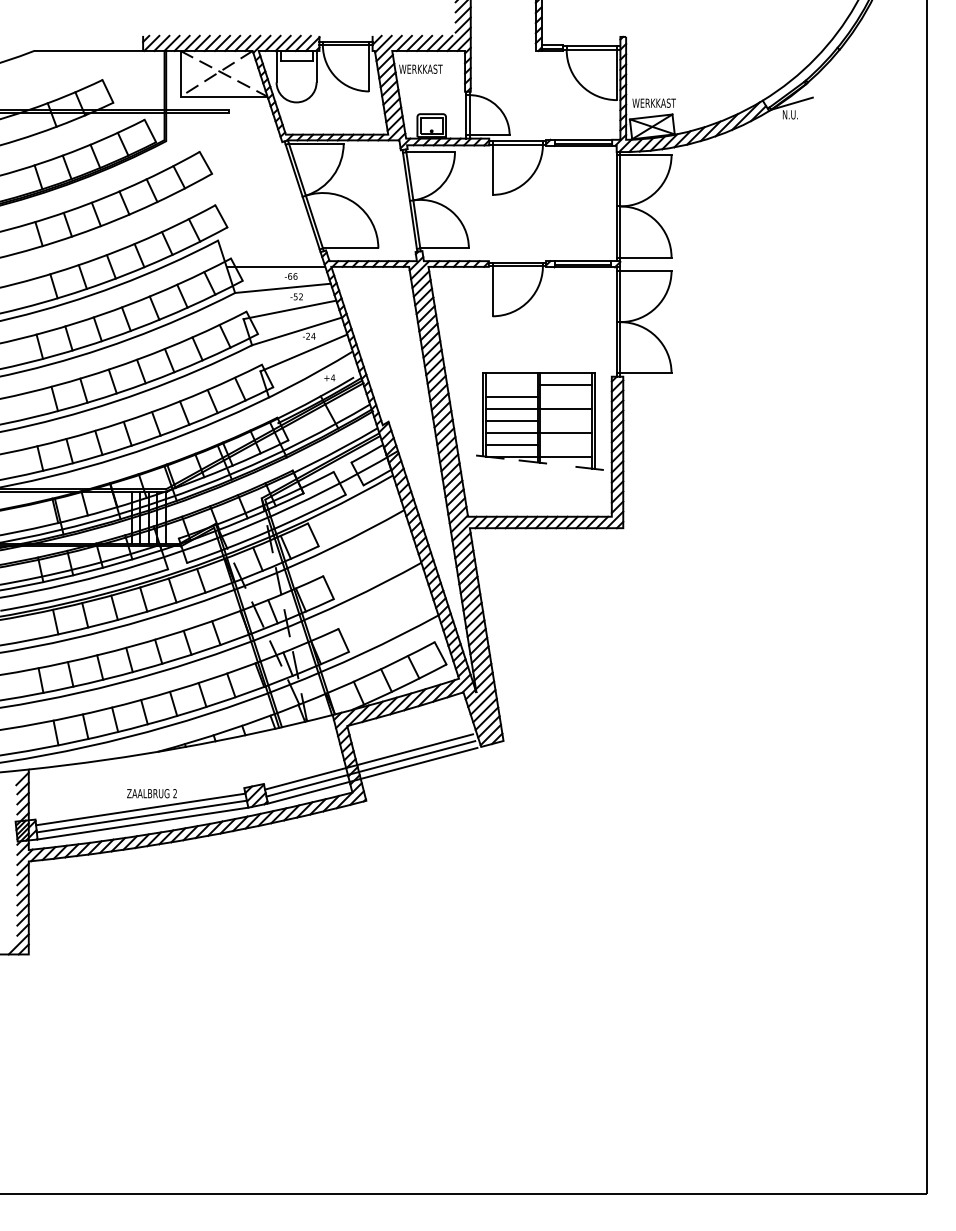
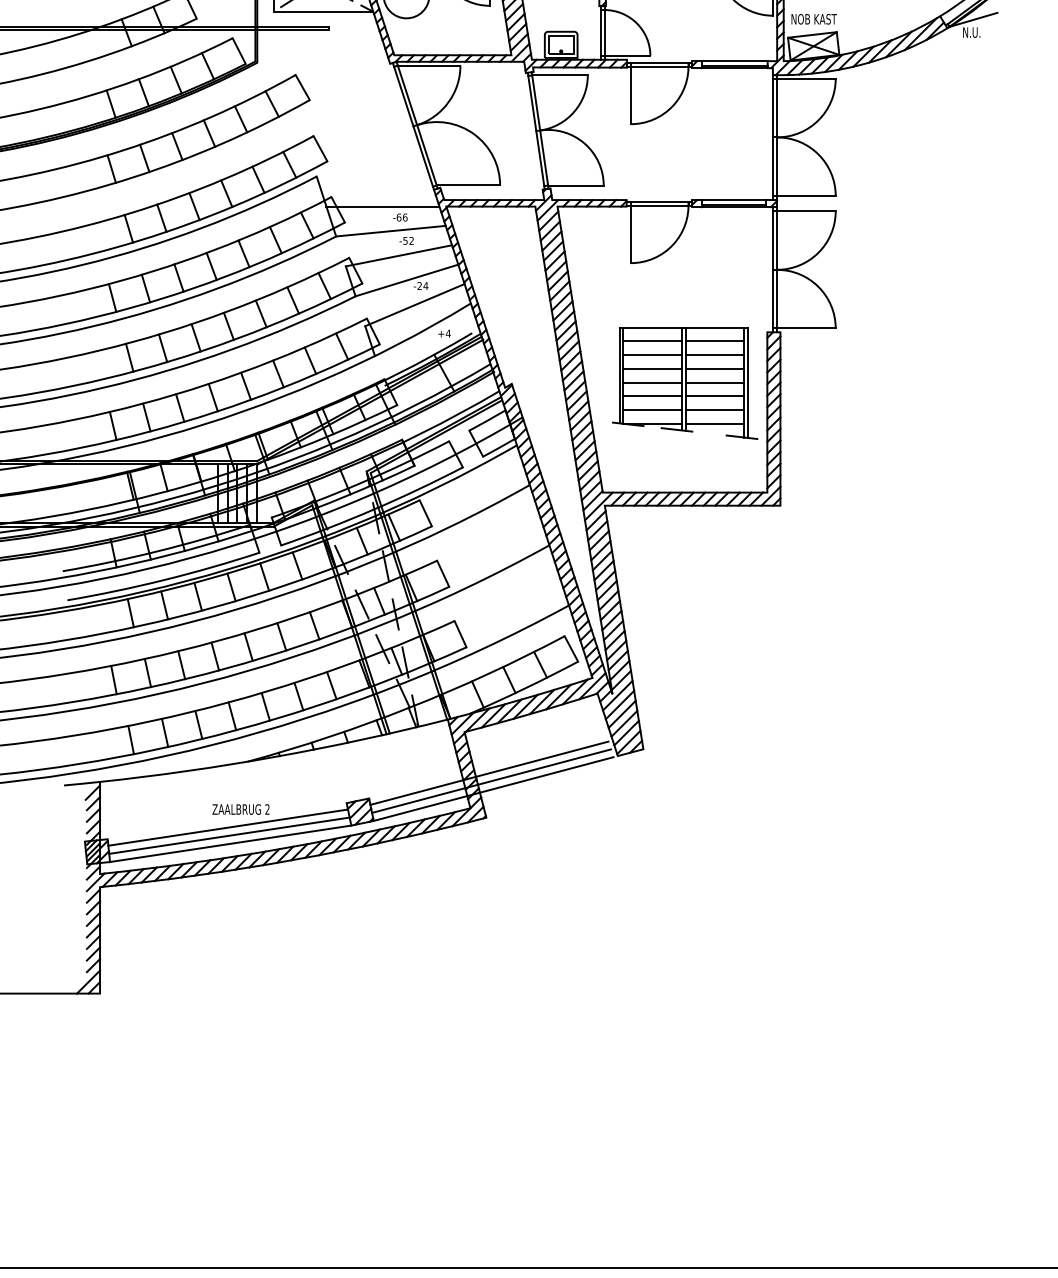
text: (653, 102) -> (815, 18), WERKKAST -> NOB KAST
line: (511, 384) -> (652, 341), added
line: (565, 396) -> (714, 354), added
line: (565, 420) -> (714, 382), added
line: (565, 444) -> (714, 409), added

